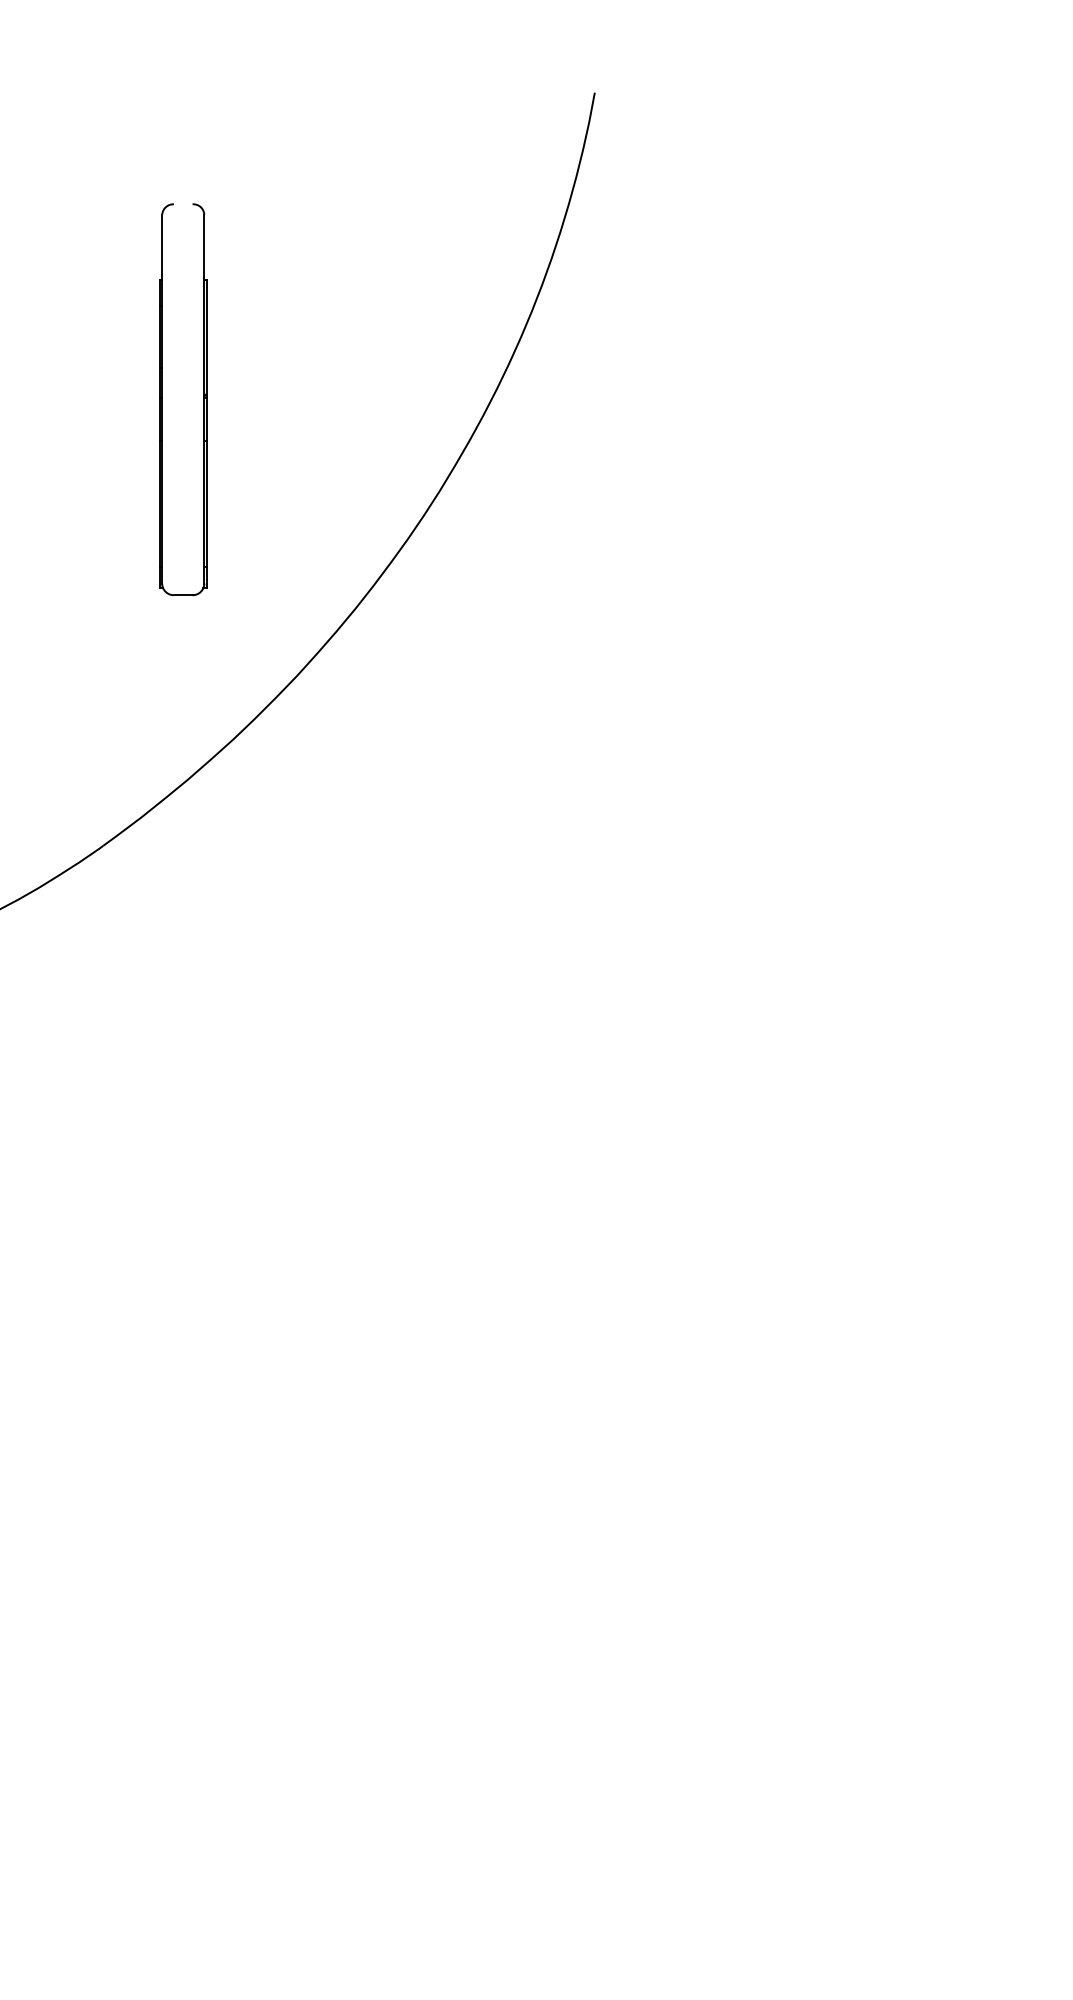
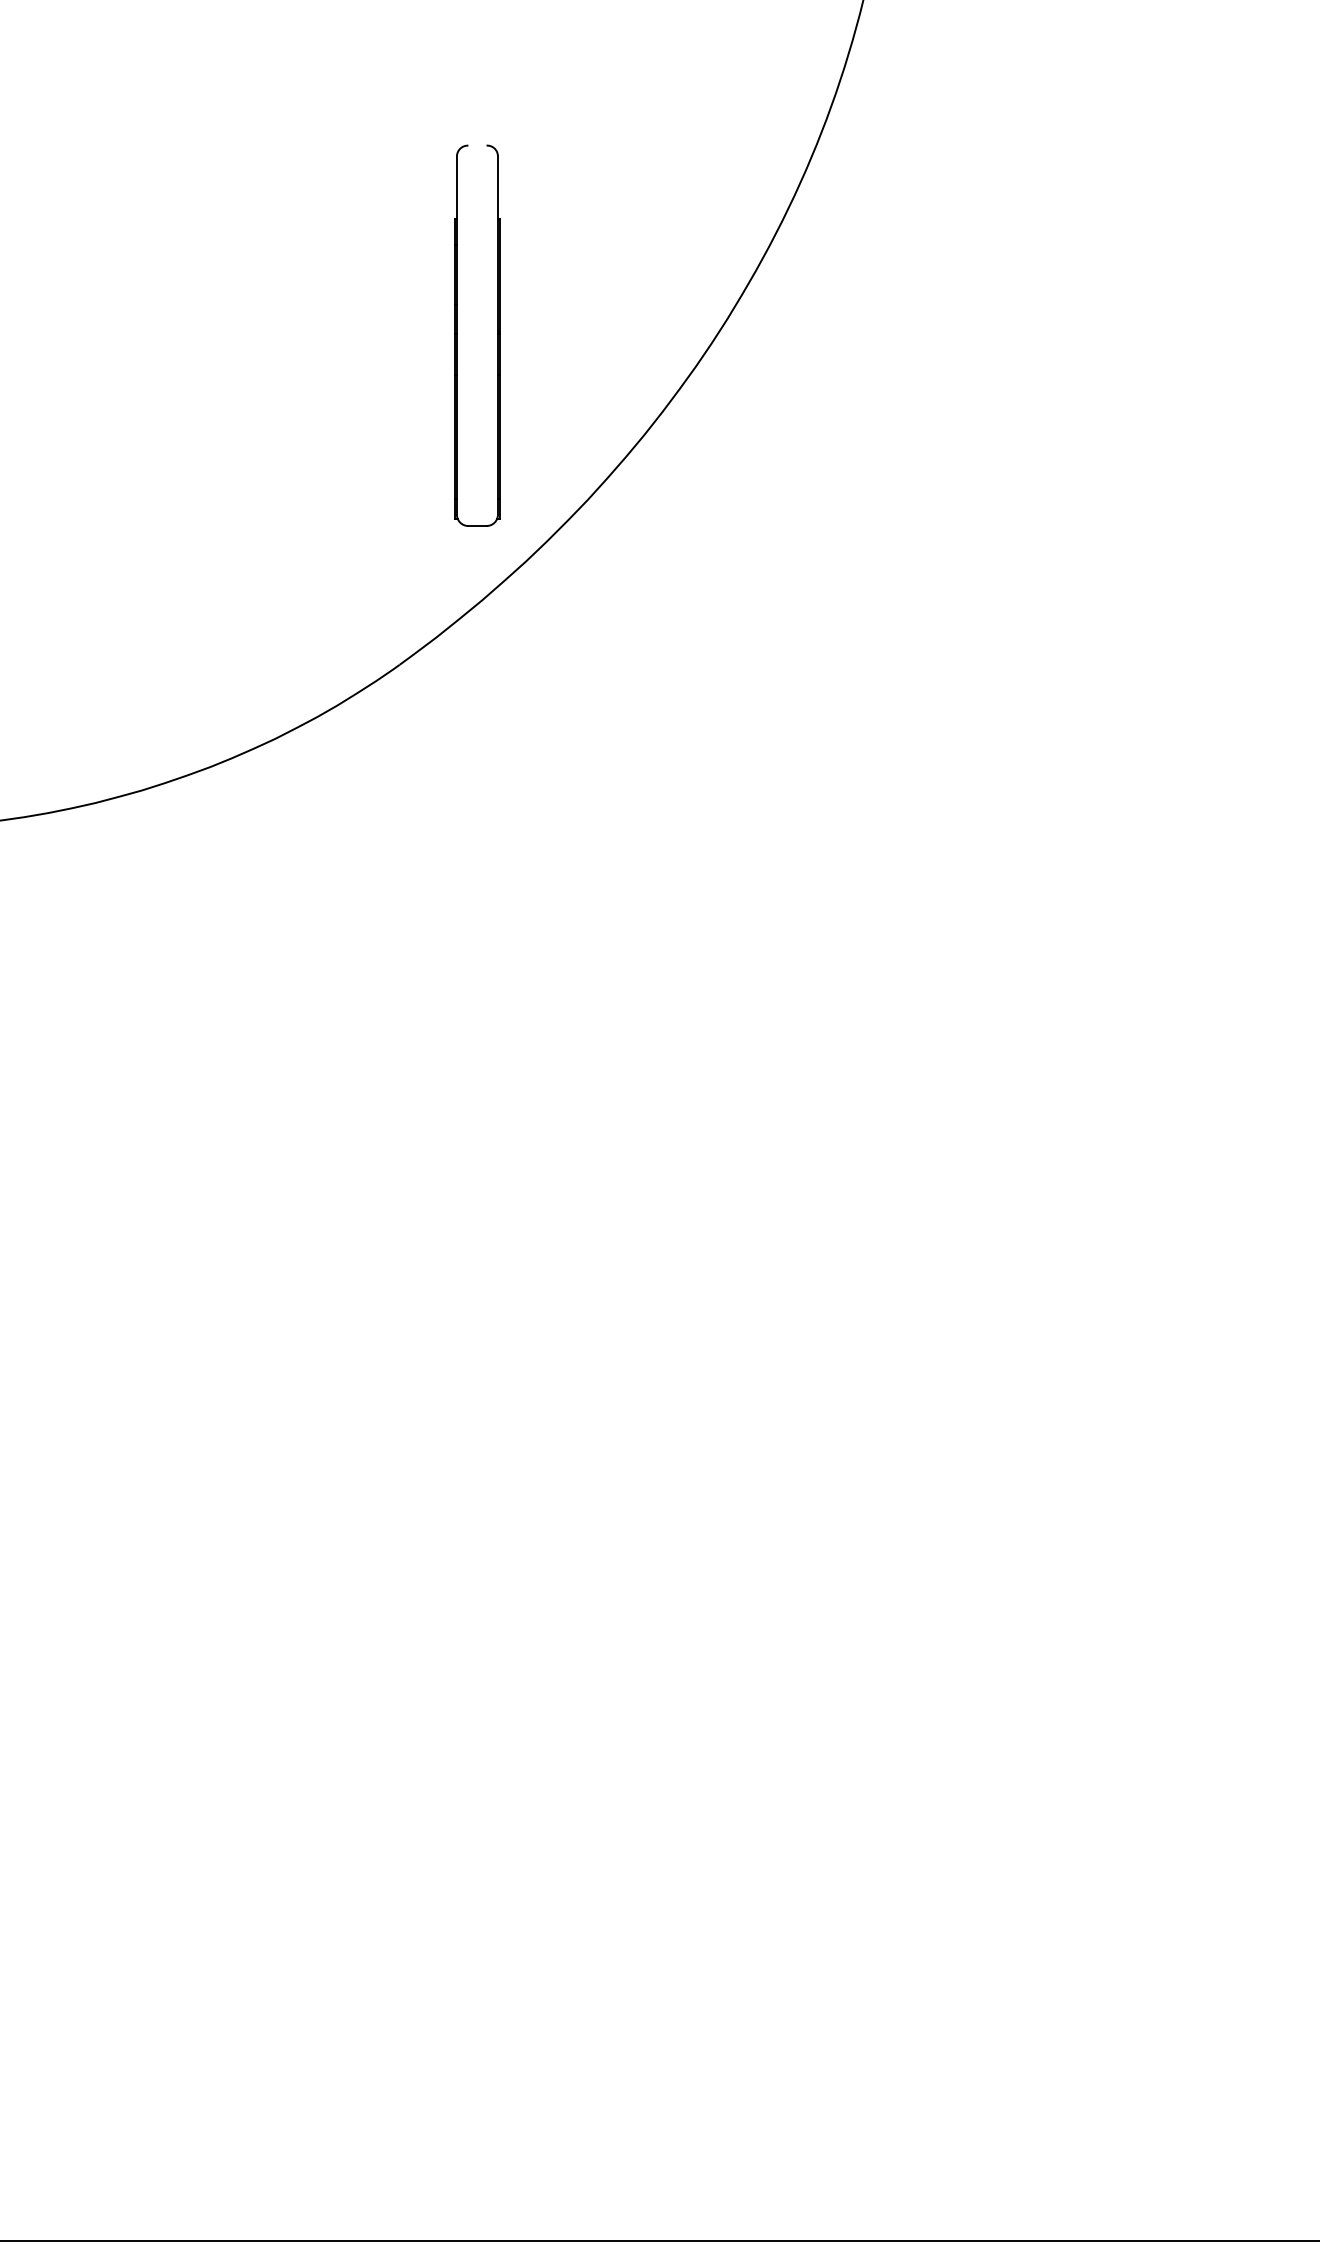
part: (162, 399) -> (457, 335), moved

